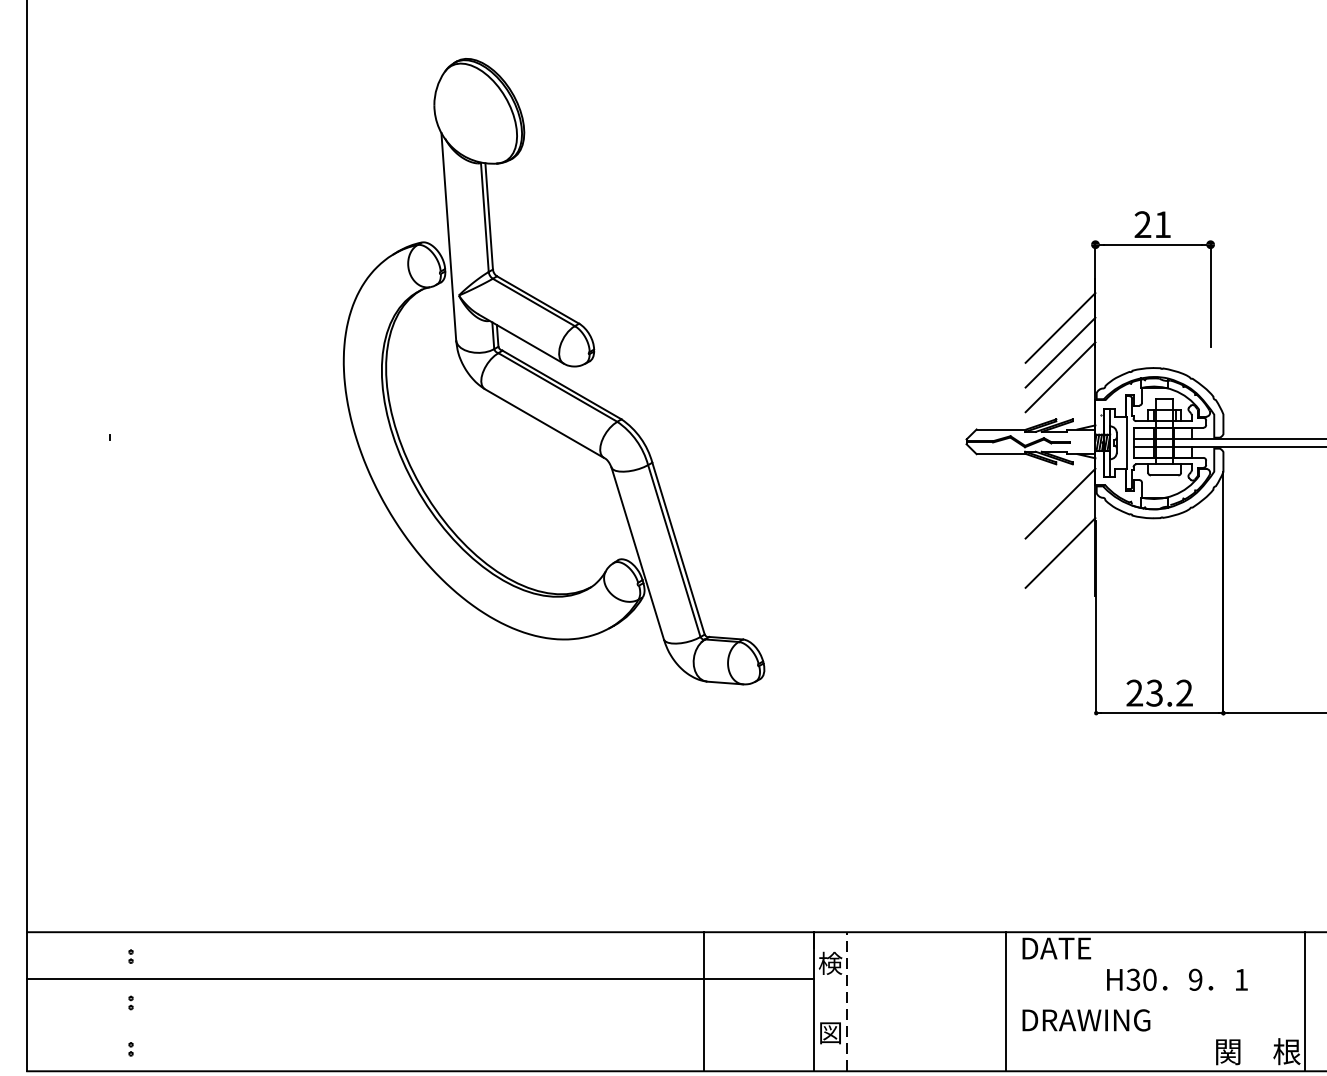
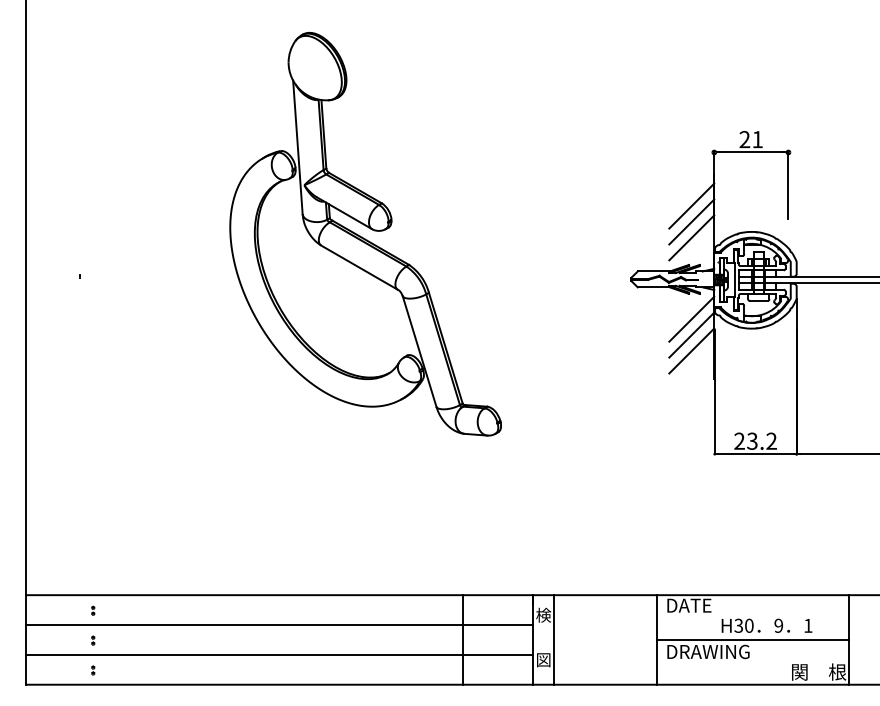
line: (1060, 527) -> (691, 334), added
line: (847, 1001) -> (554, 639), dashed -> solid
line: (1154, 1001) -> (752, 639), added
line: (420, 1024) -> (279, 654), added

